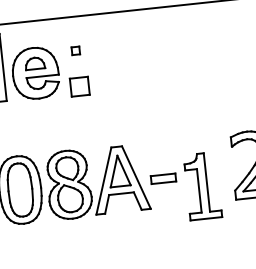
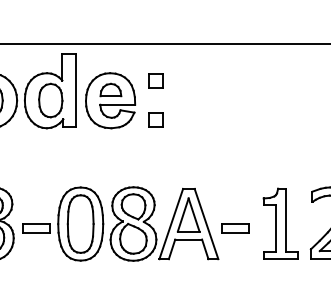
part: (75, 50) -> (155, 80), size x1.67
part: (79, 86) -> (155, 119), size x0.71
part: (202, 185) -> (280, 223), moved

